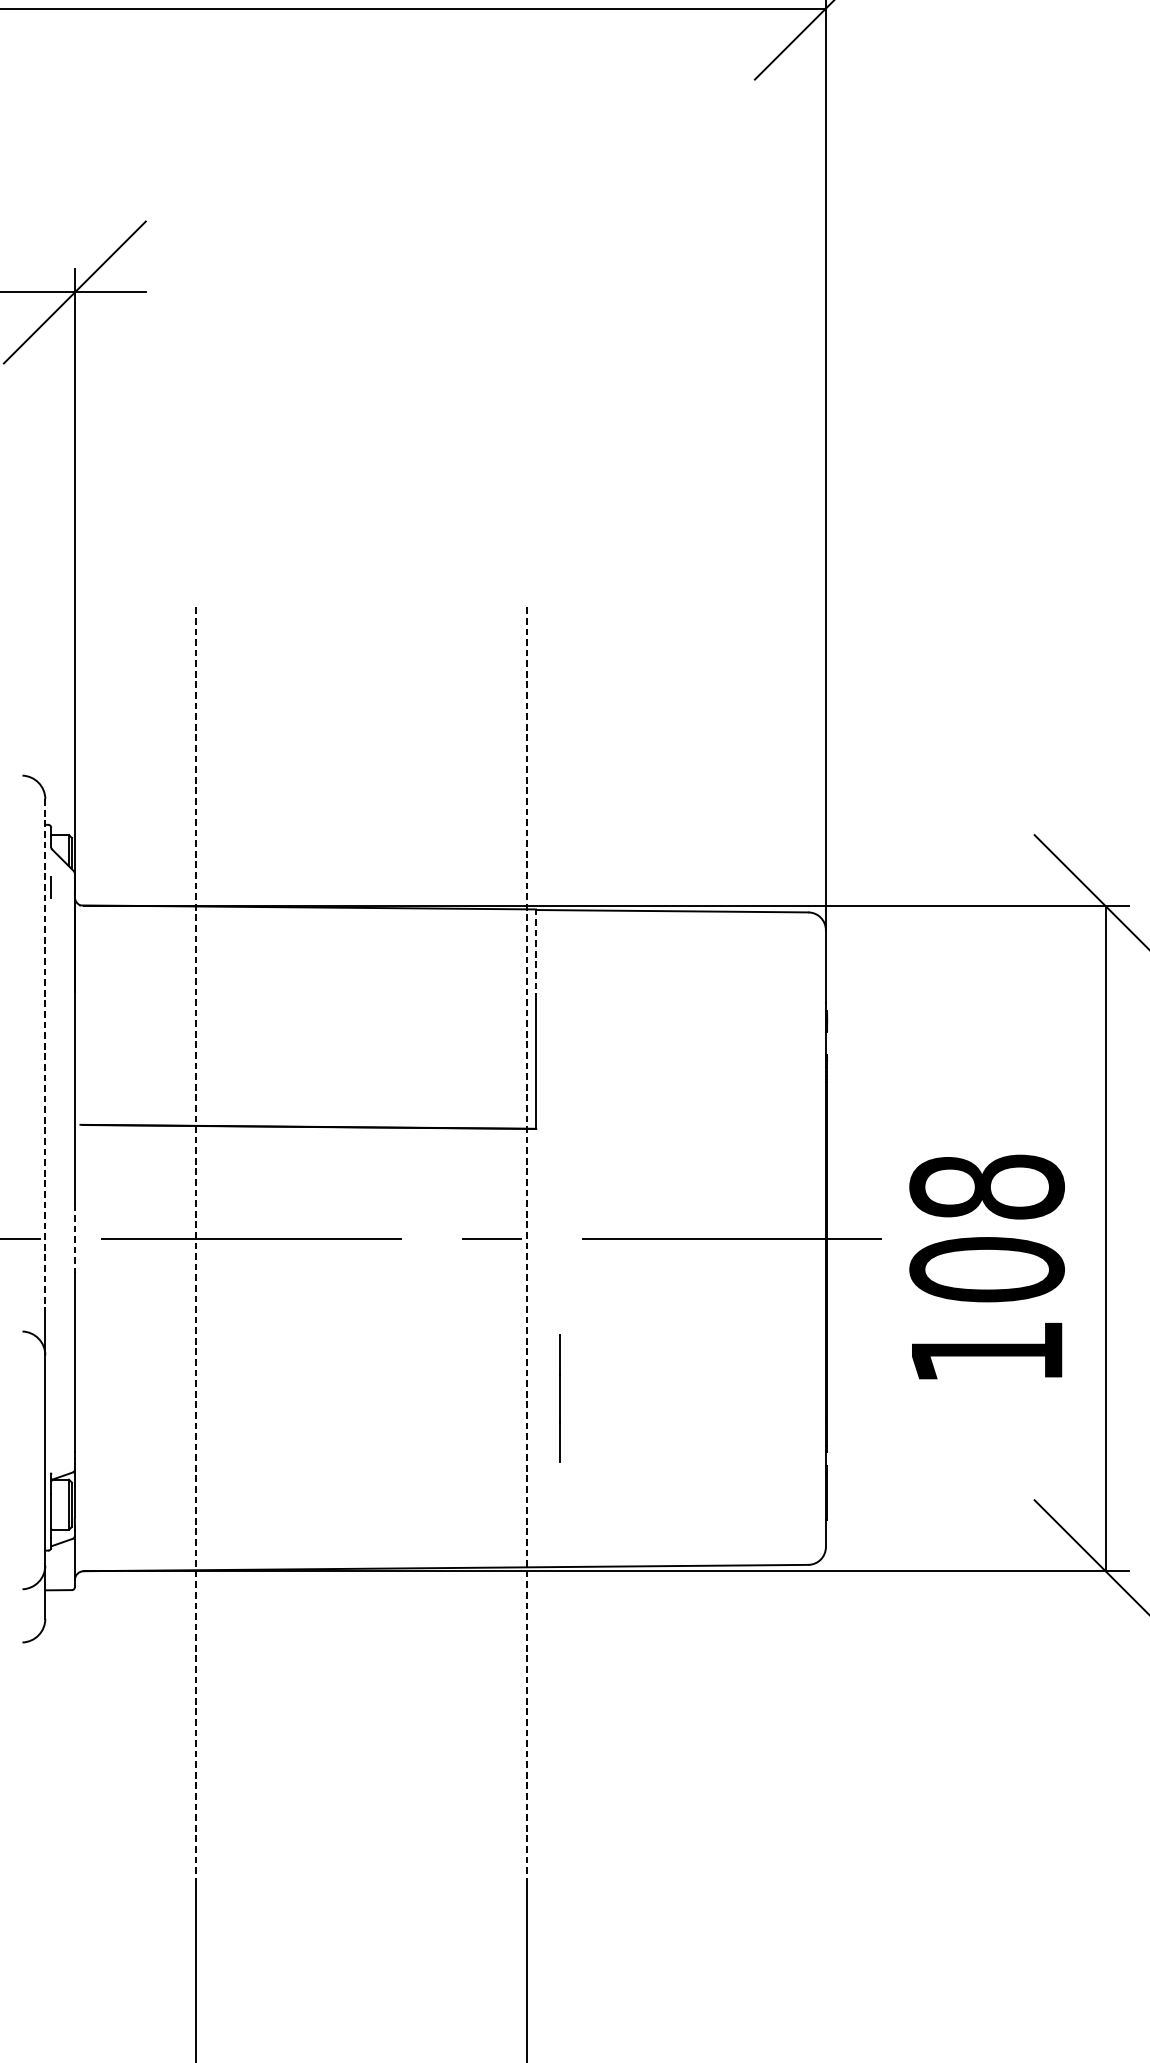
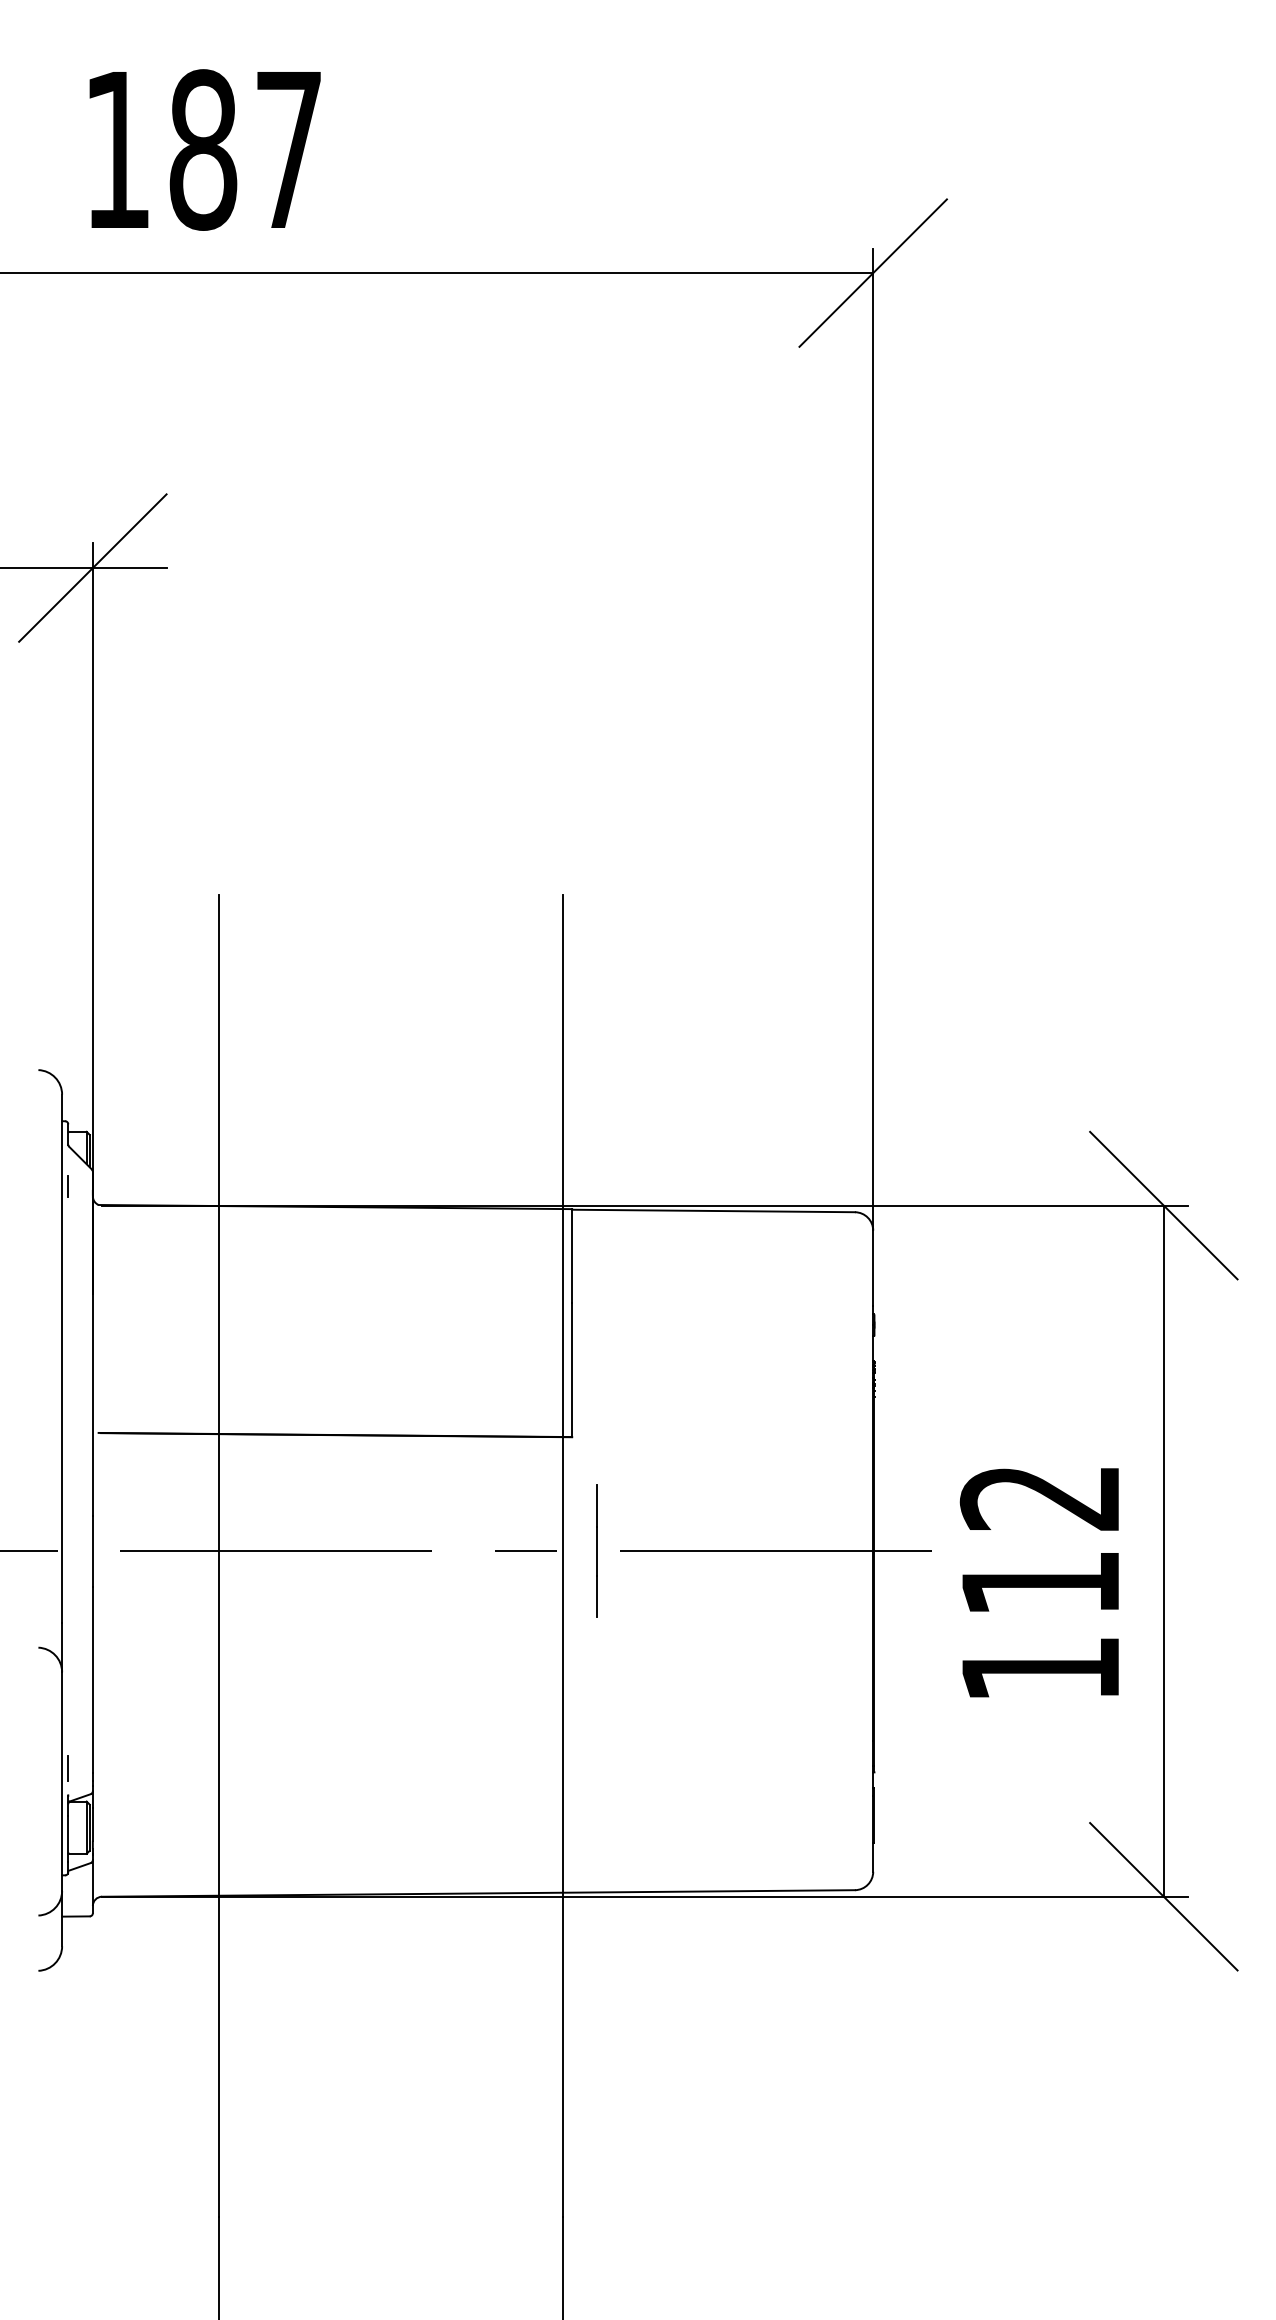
line: (536, 954) -> (572, 1255), dashed -> solid
line: (45, 1054) -> (62, 1359), dashed -> solid
text: (986, 1228) -> (1040, 1540), 108 -> 112
line: (74, 1238) -> (92, 1551), dashed -> solid
line: (195, 1243) -> (218, 1556), dashed -> solid
line: (526, 1243) -> (562, 1556), dashed -> solid
line: (559, 1397) -> (596, 1550), moved
line: (51, 1447) -> (68, 1768), added

